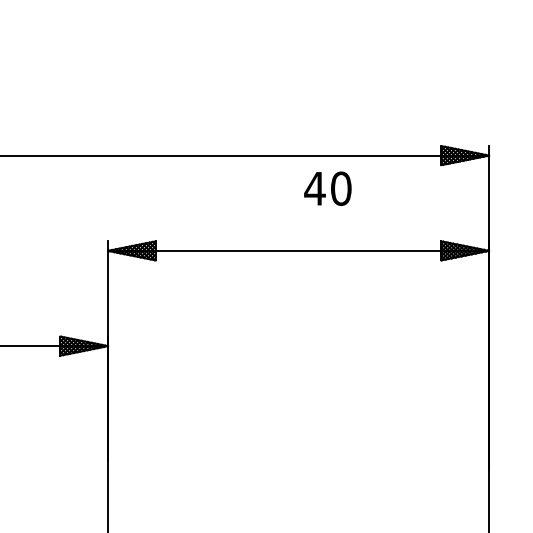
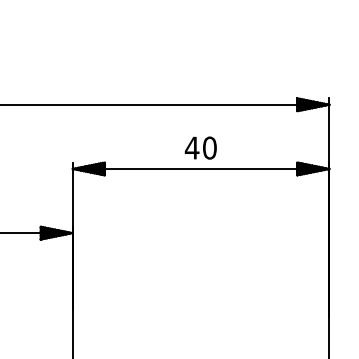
text: (327, 187) -> (200, 147), moved

